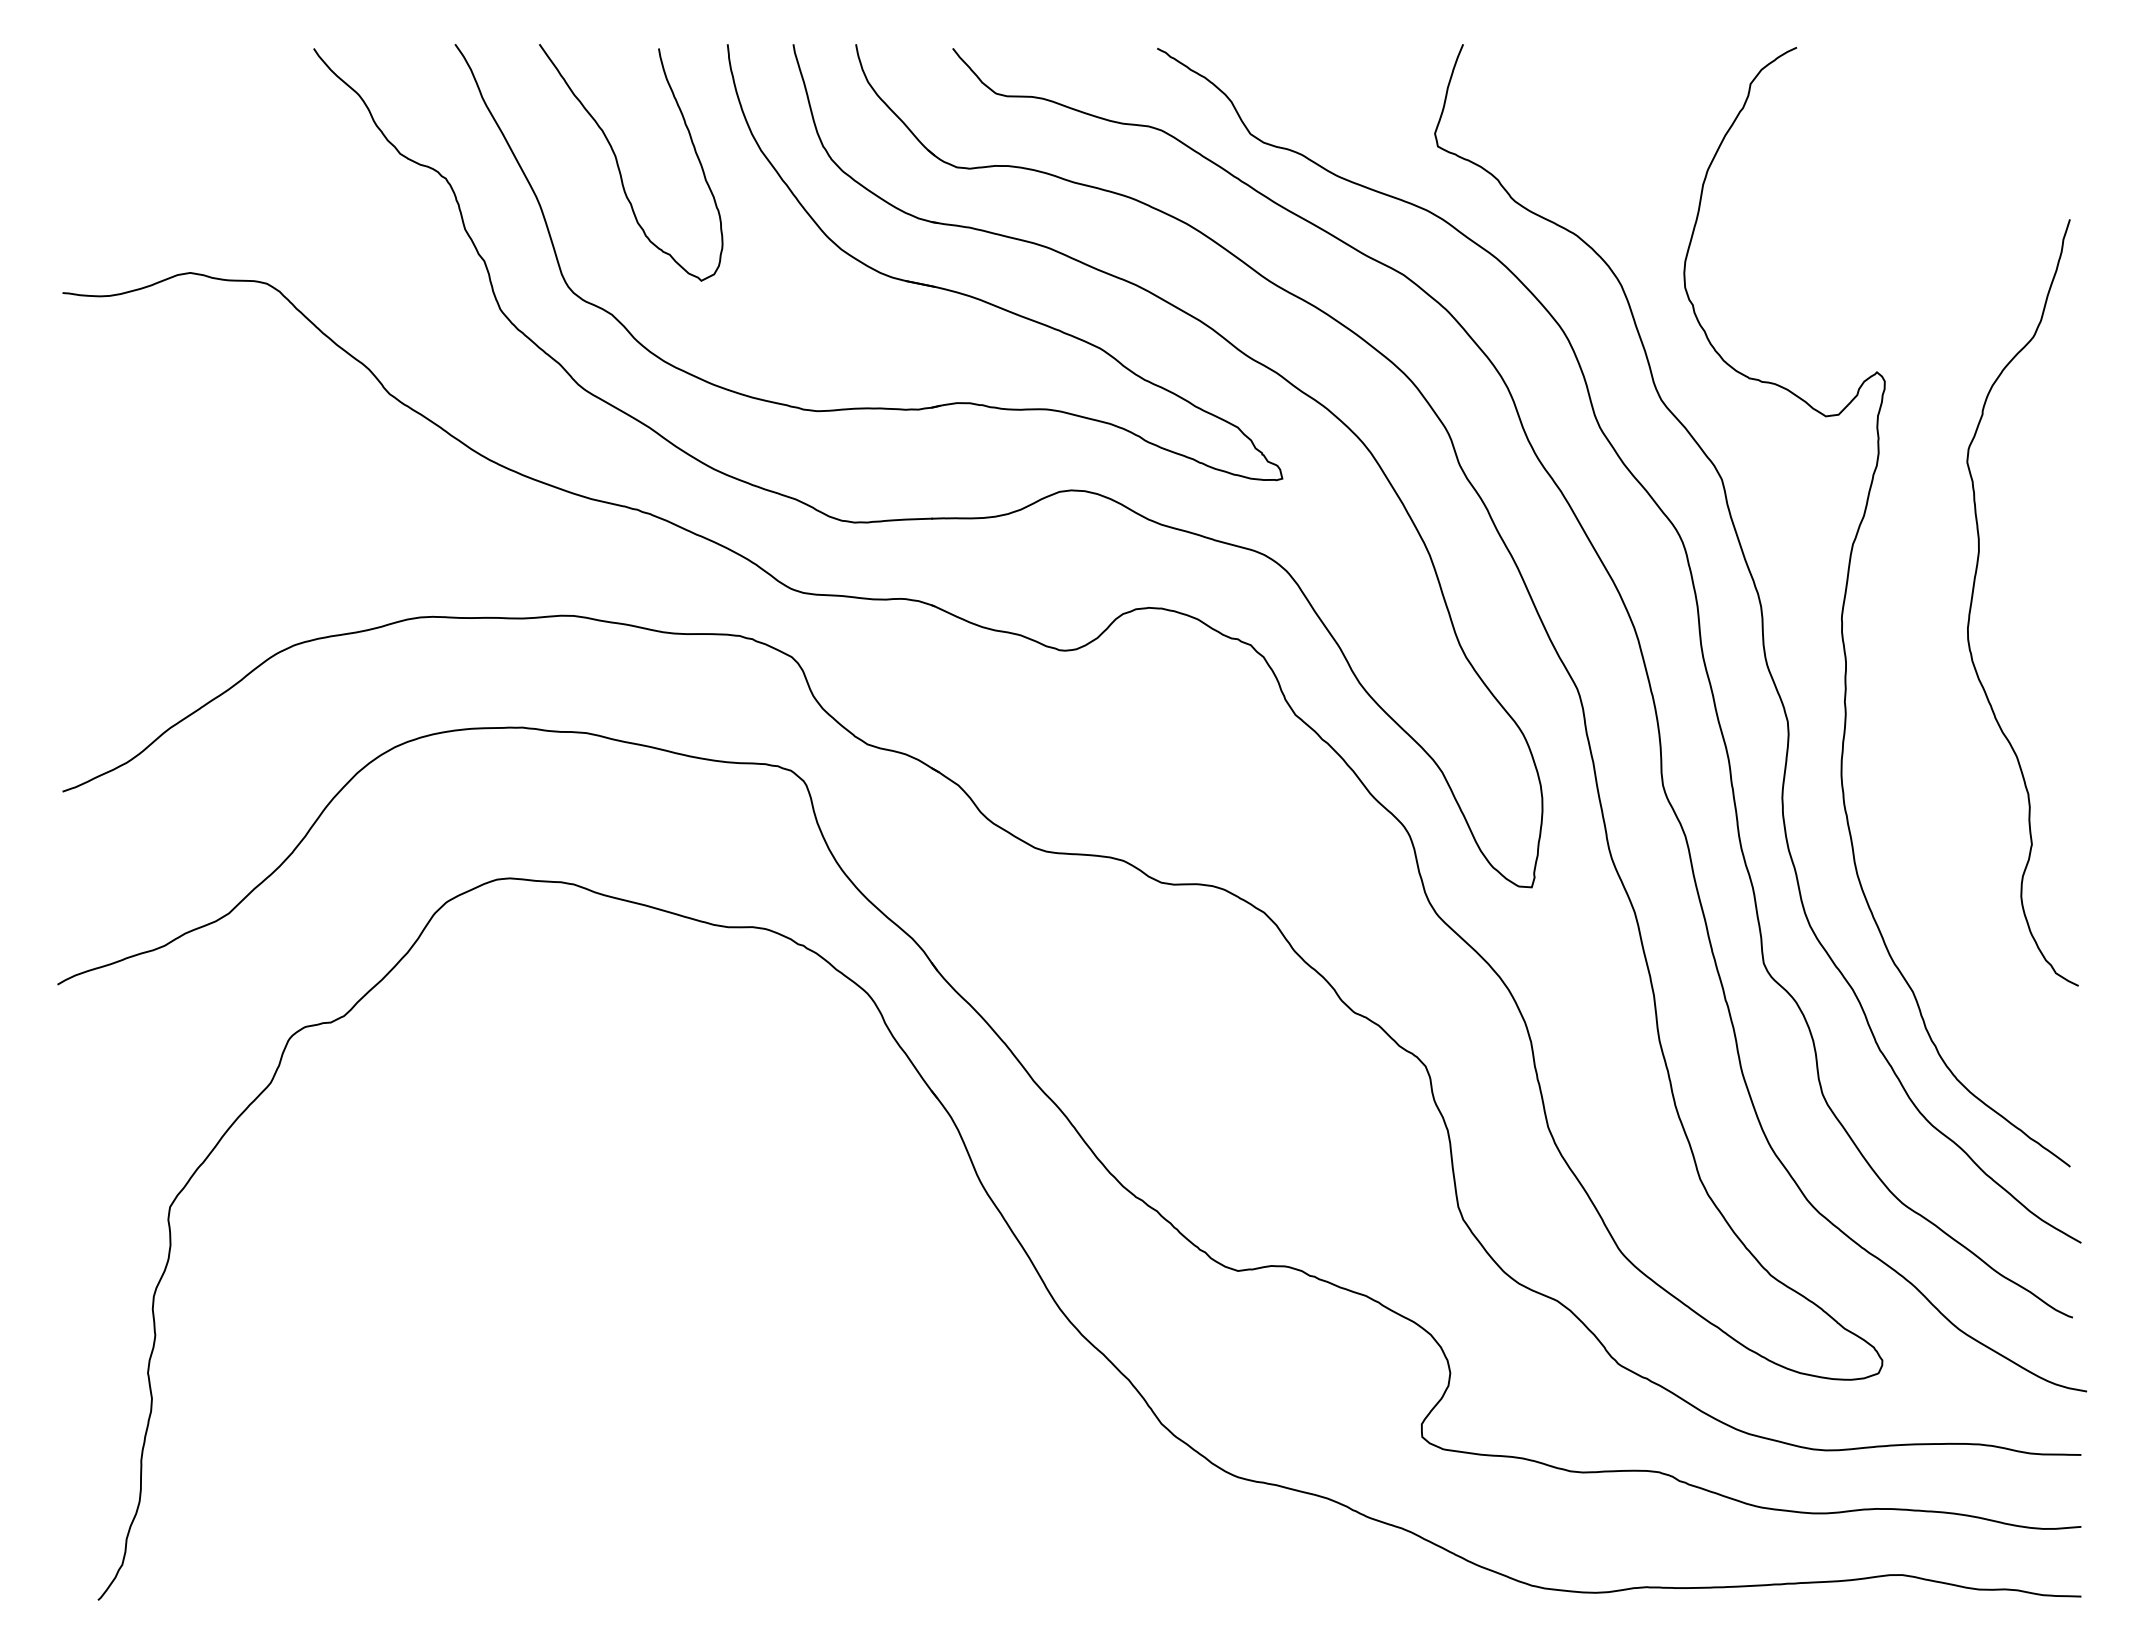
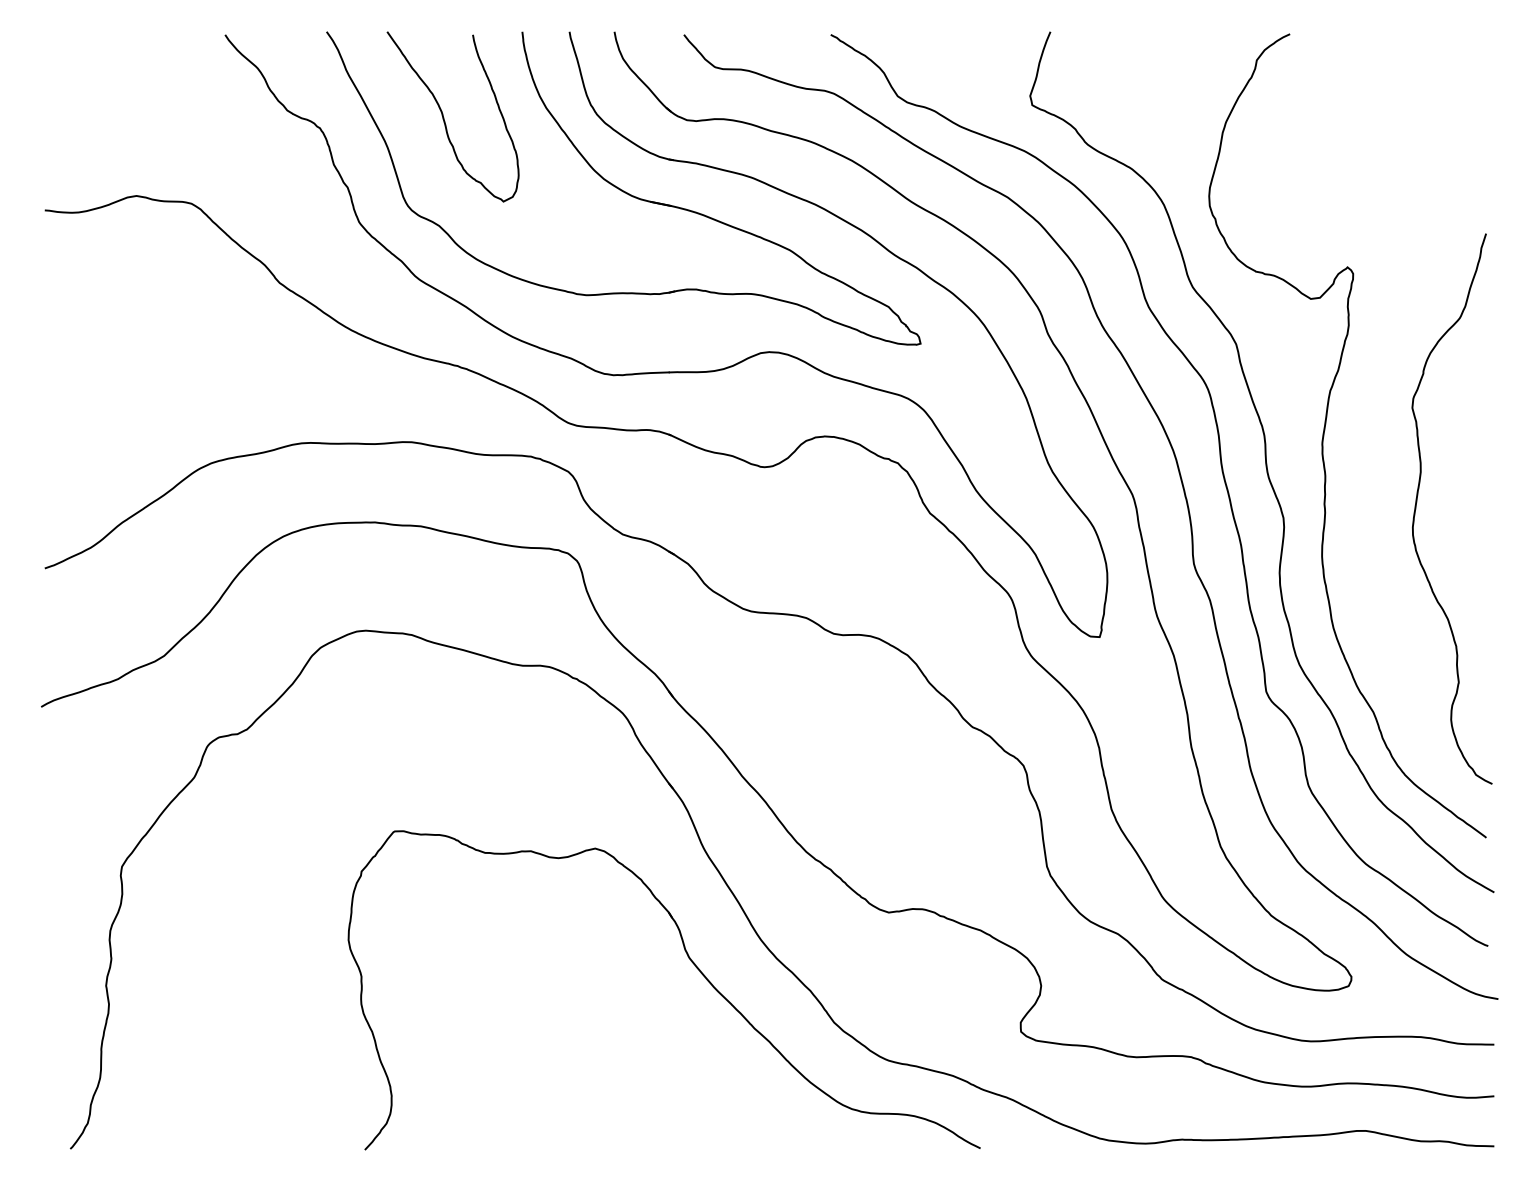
curve: (1973, 596) -> (1416, 504), moved
part: (965, 1342) -> (693, 963), added

